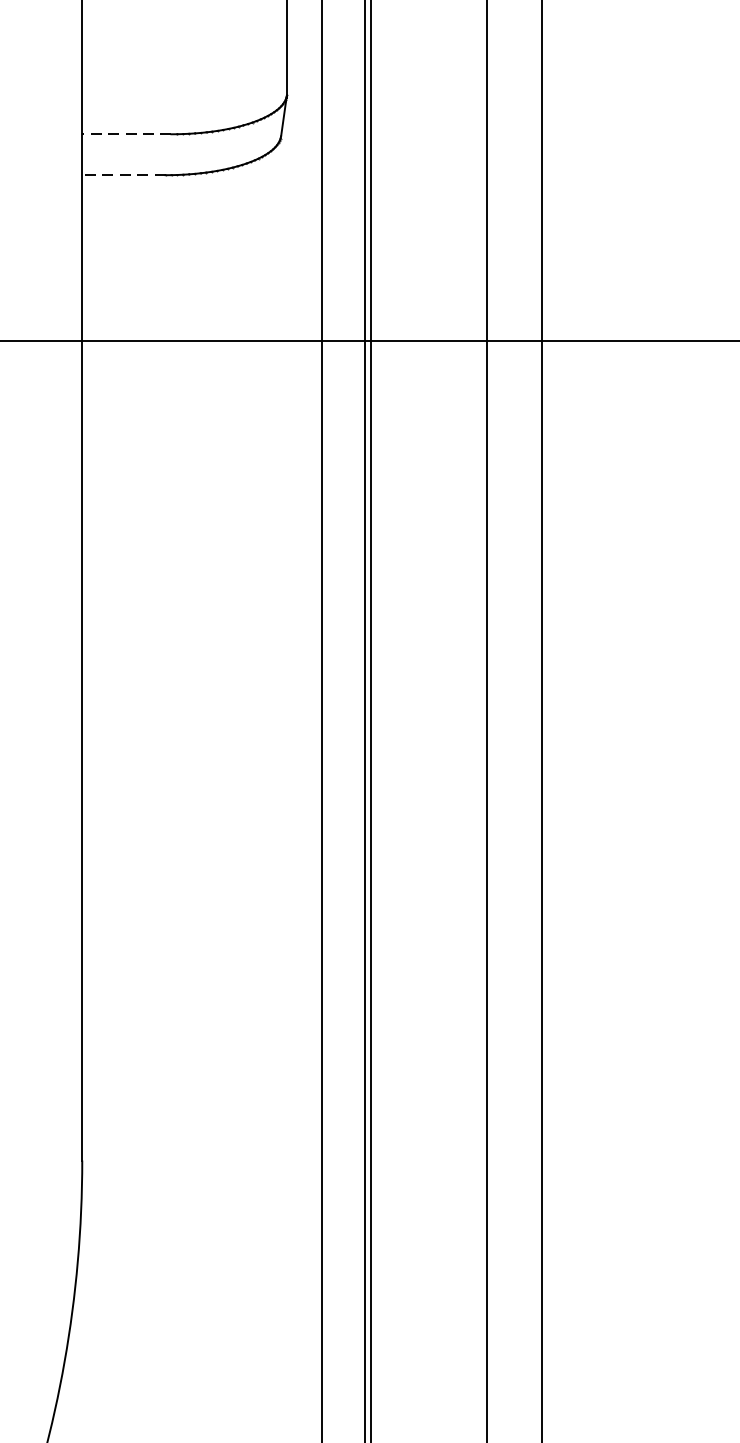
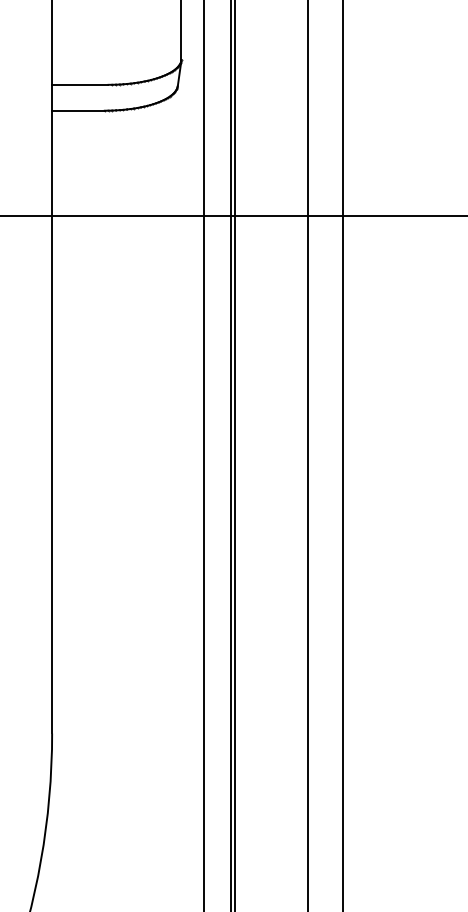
line: (125, 133) -> (79, 84), dashed -> solid
line: (122, 174) -> (77, 110), dashed -> solid

